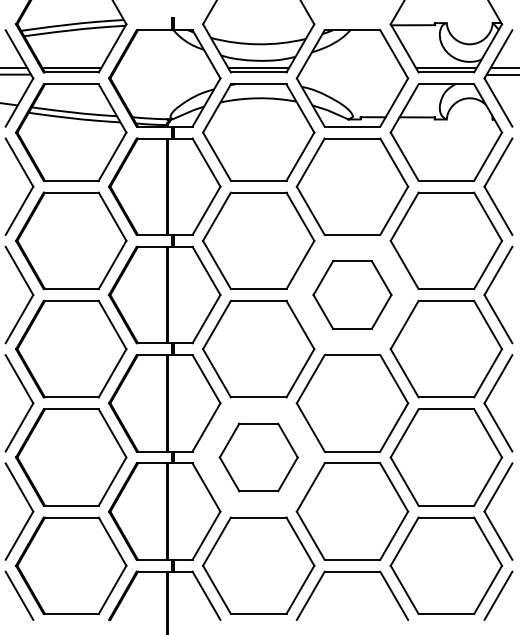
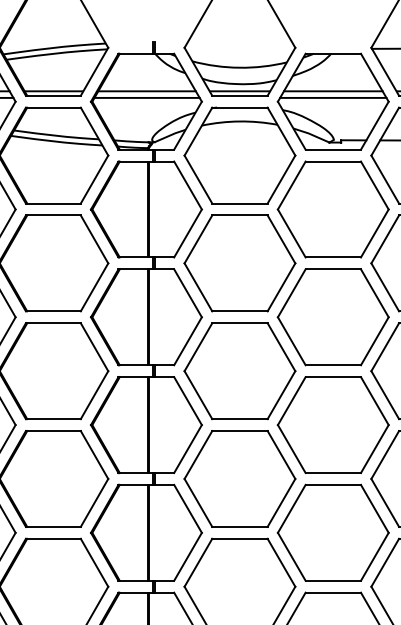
line: (165, 67) -> (147, 90), added
line: (352, 67) -> (333, 90), added
line: (165, 74) -> (147, 97), added
line: (352, 74) -> (333, 97), added
part: (352, 294) -> (333, 316), size x1.43
part: (258, 457) -> (239, 478), size x1.43

